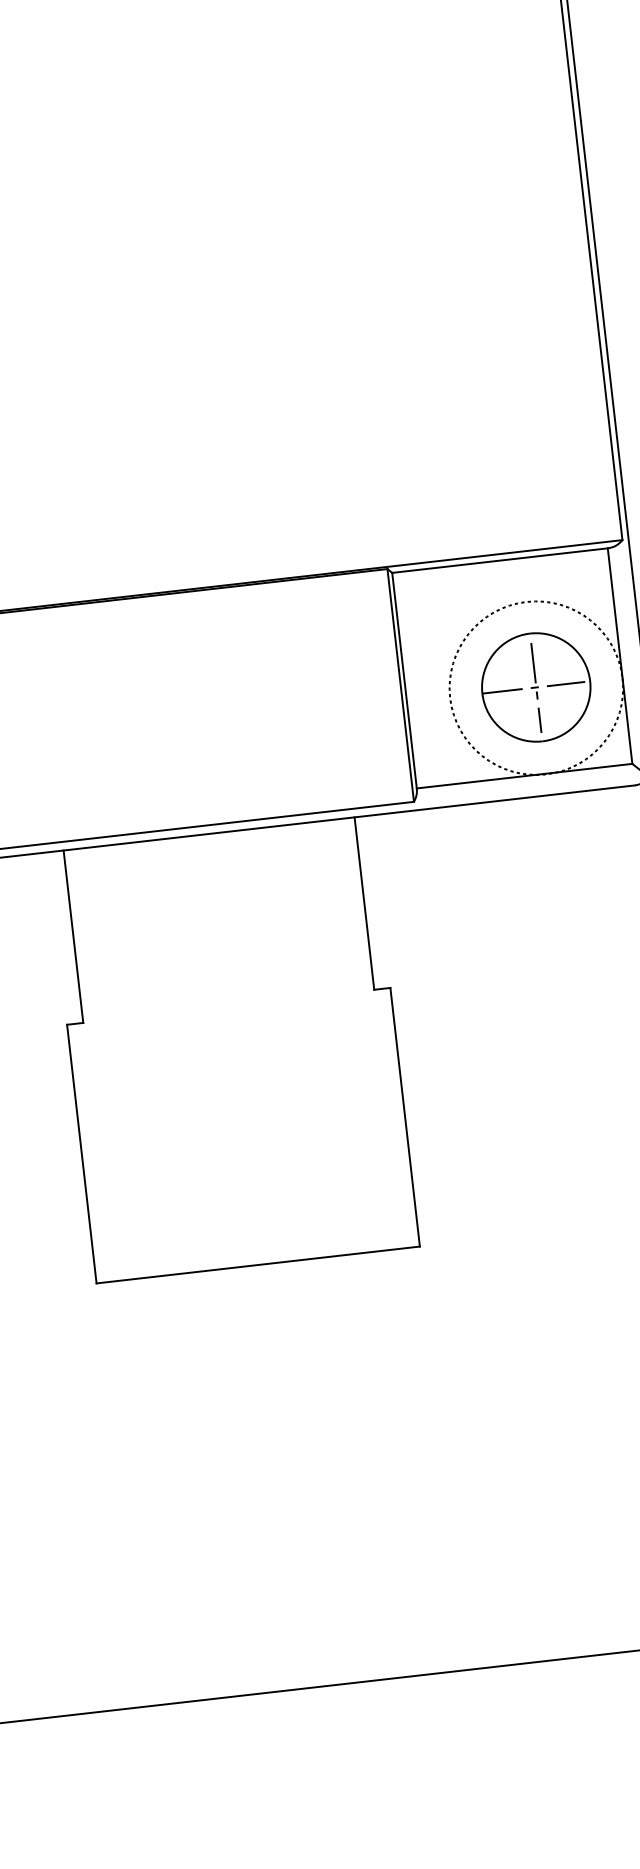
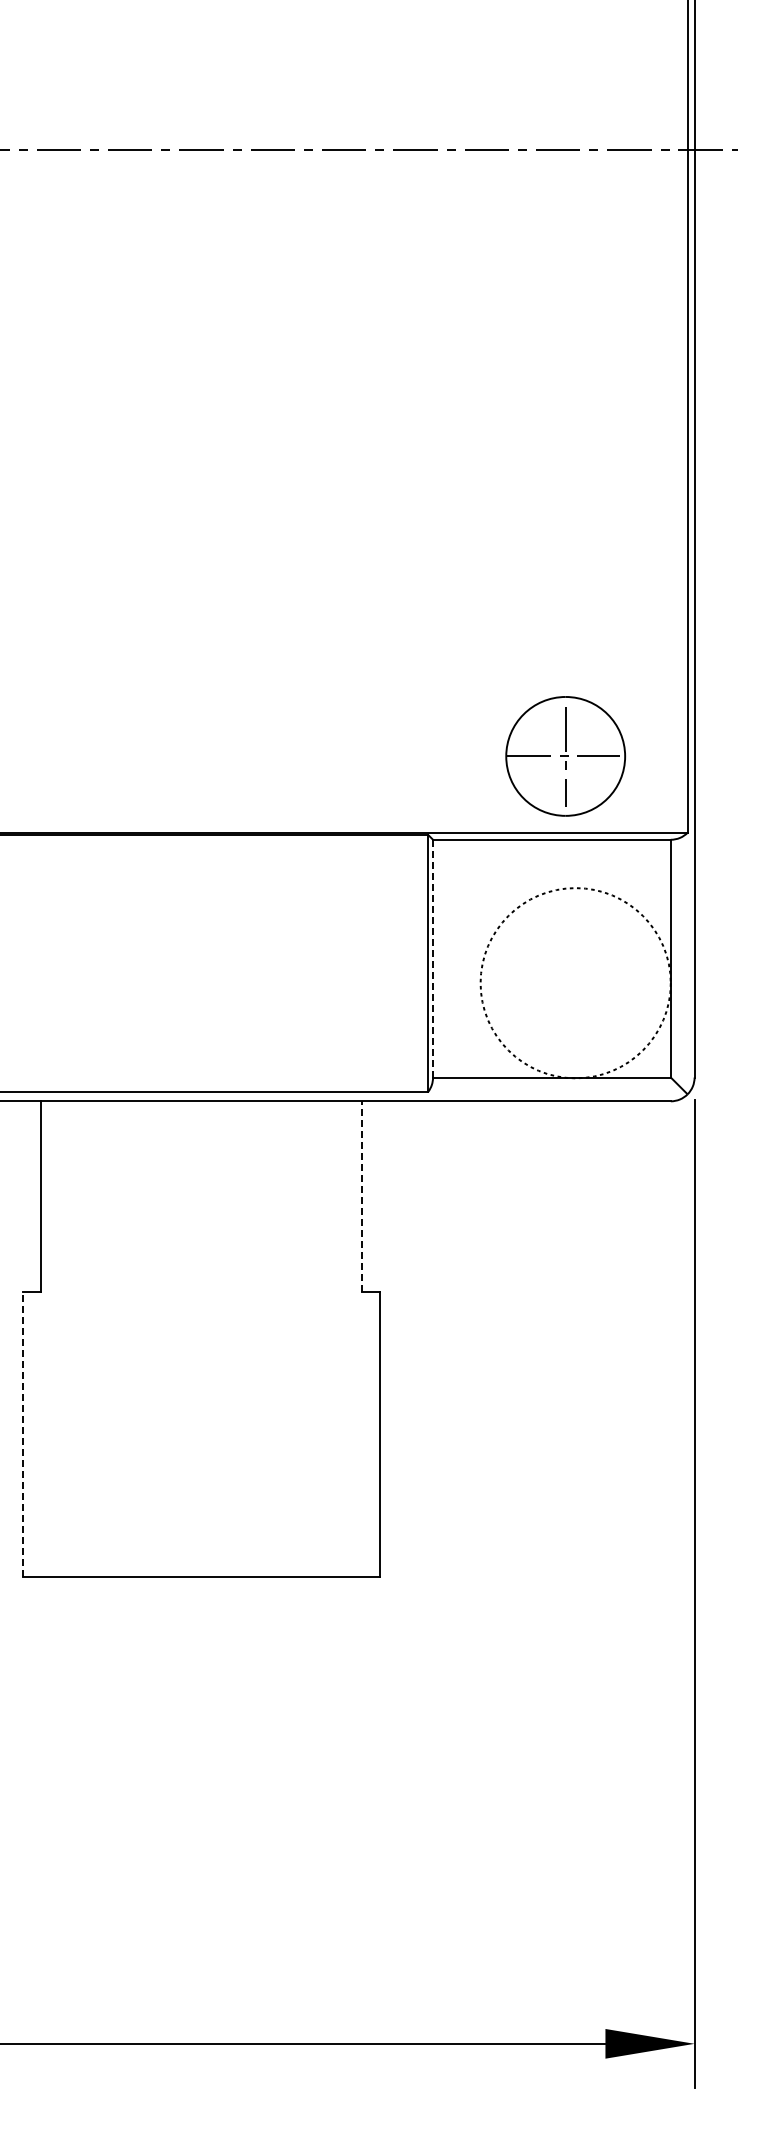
line: (404, 680) -> (433, 958), solid -> dashed
part: (536, 687) -> (565, 756), moved
line: (364, 902) -> (361, 1195), solid -> dashed
line: (81, 1154) -> (22, 1434), solid -> dashed

